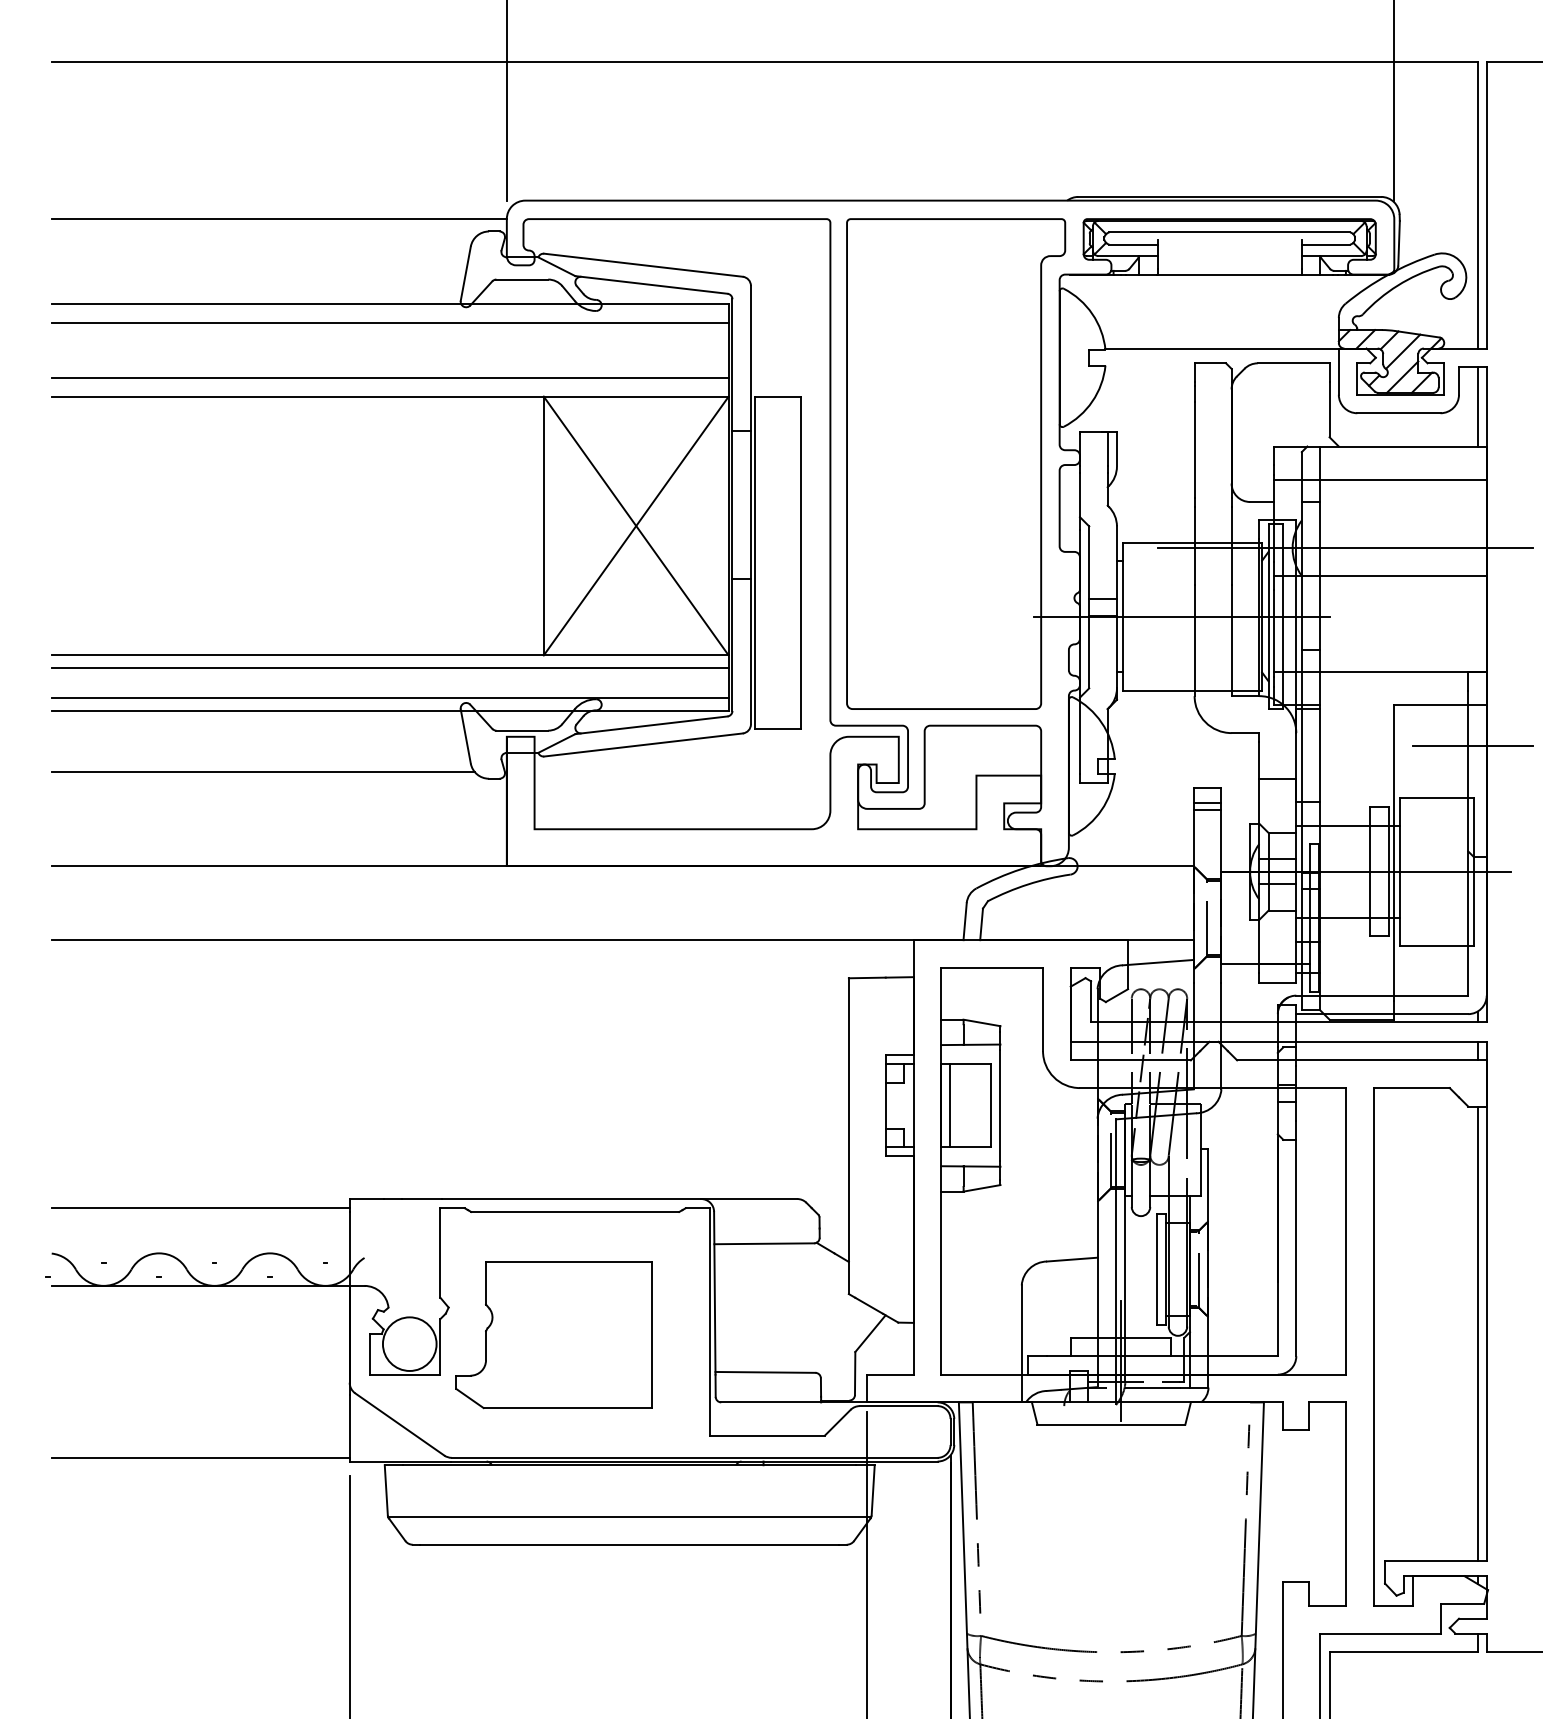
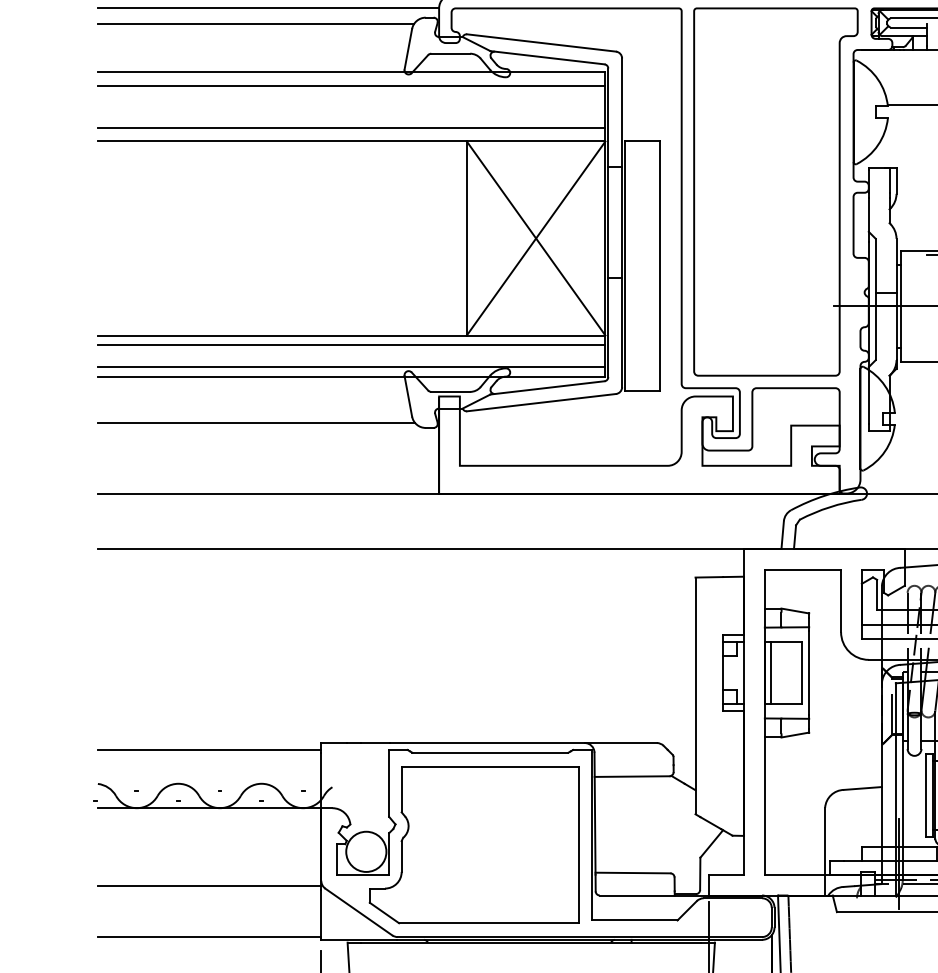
line: (262, 239) -> (255, 23), added
part: (553, 1334) -> (474, 844), size x1.43
line: (200, 1389) -> (209, 885), added

